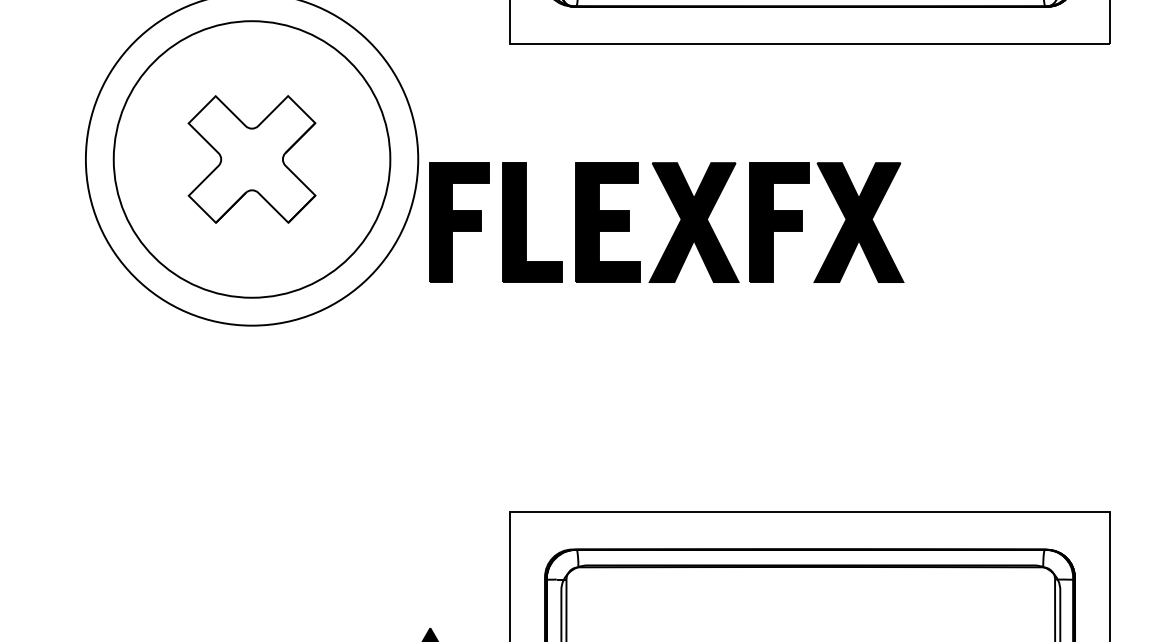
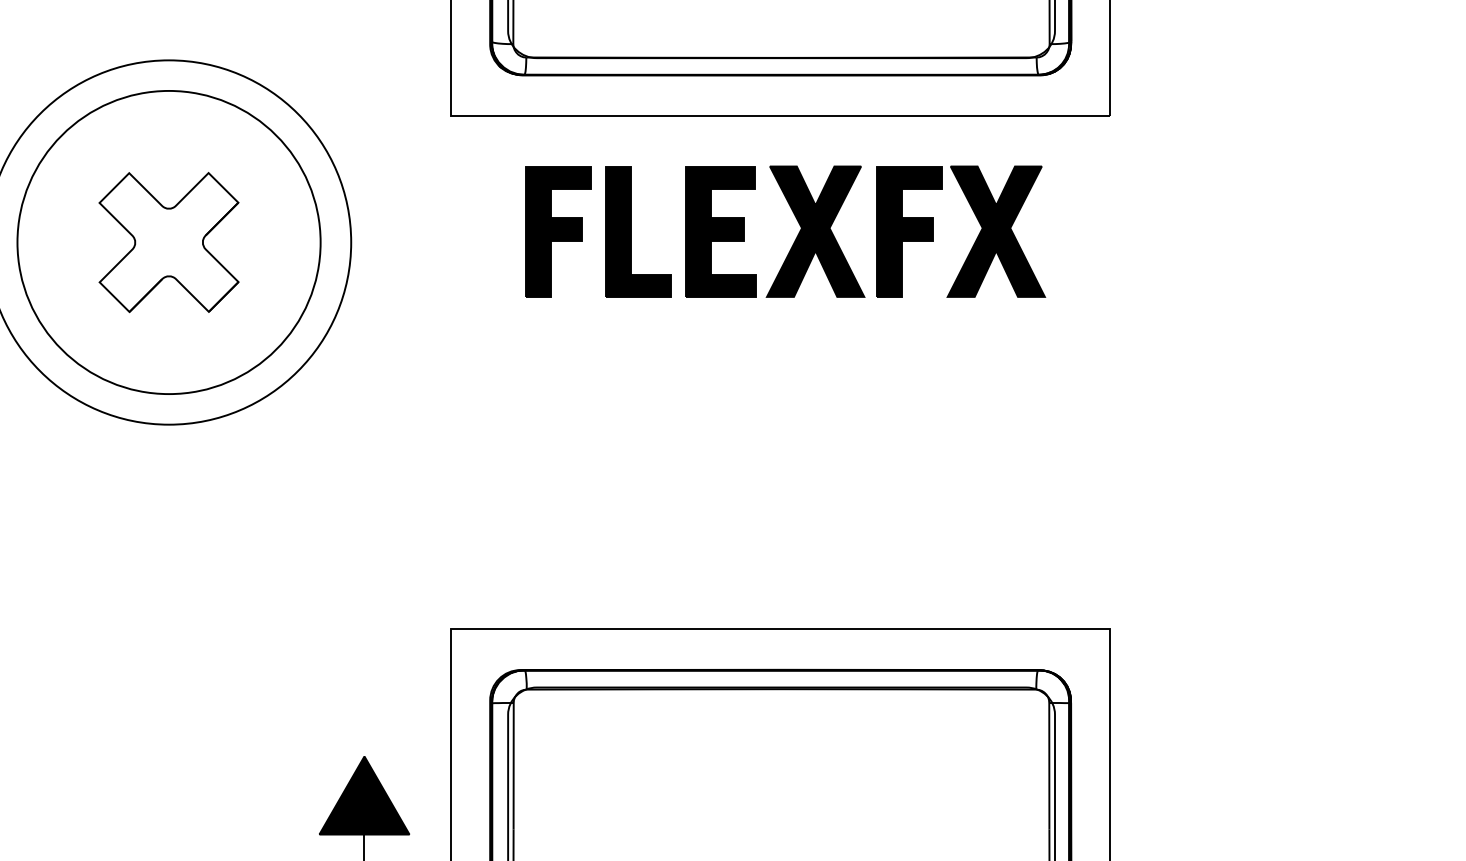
part: (676, 226) -> (796, 236), moved

